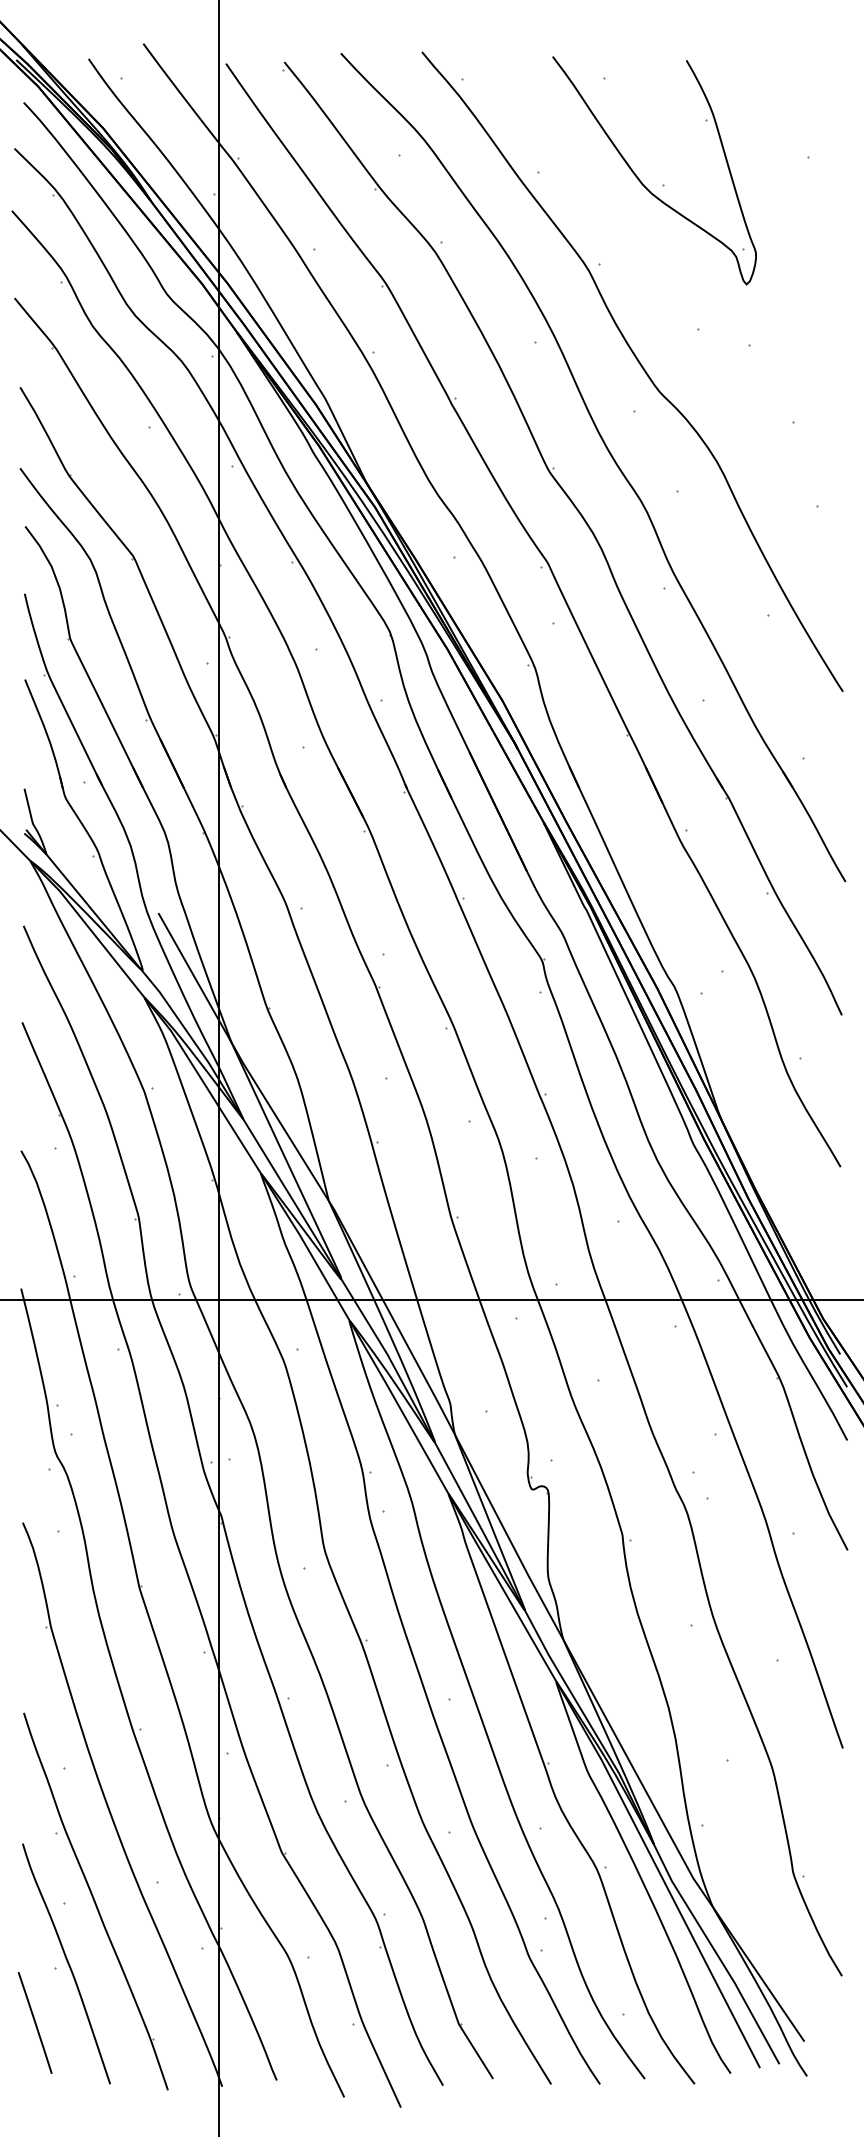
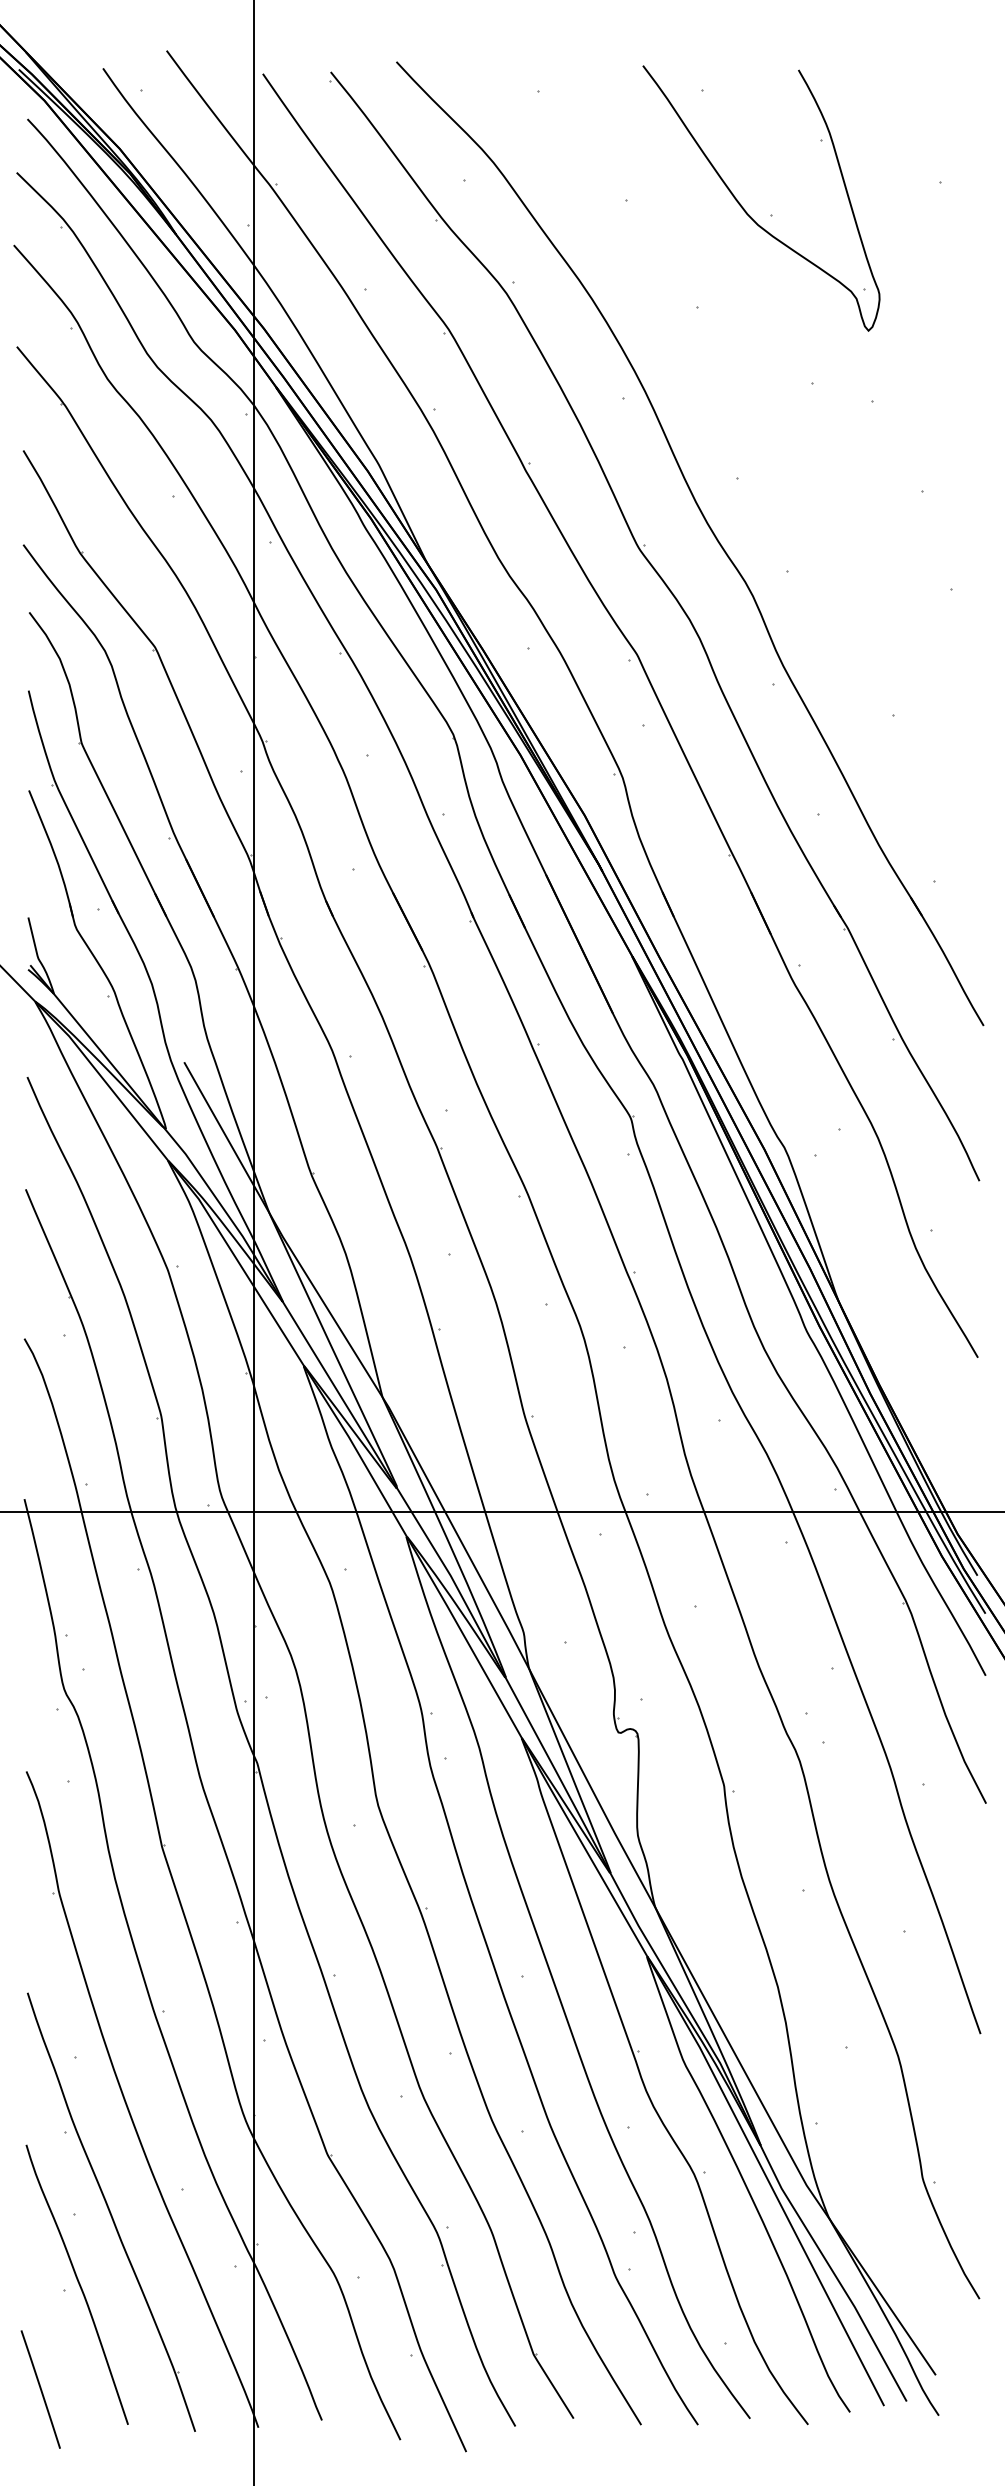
curve: (640, 366) -> (745, 426), removed
line: (34, 2022) -> (40, 2389), moved

